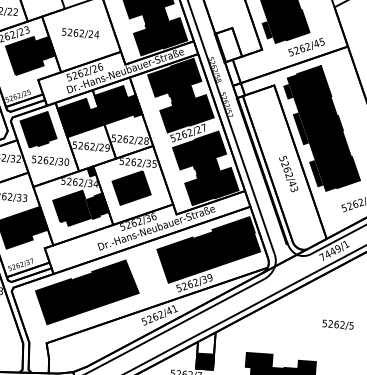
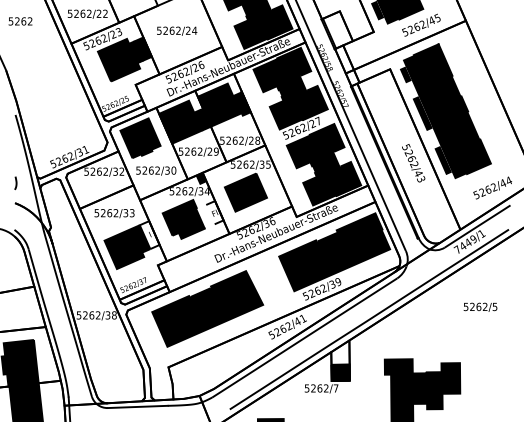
fill: (97, 206) -> (210, 215), removed
fill: (39, 220) -> (149, 235), removed
text: (338, 324) -> (480, 306), moved

